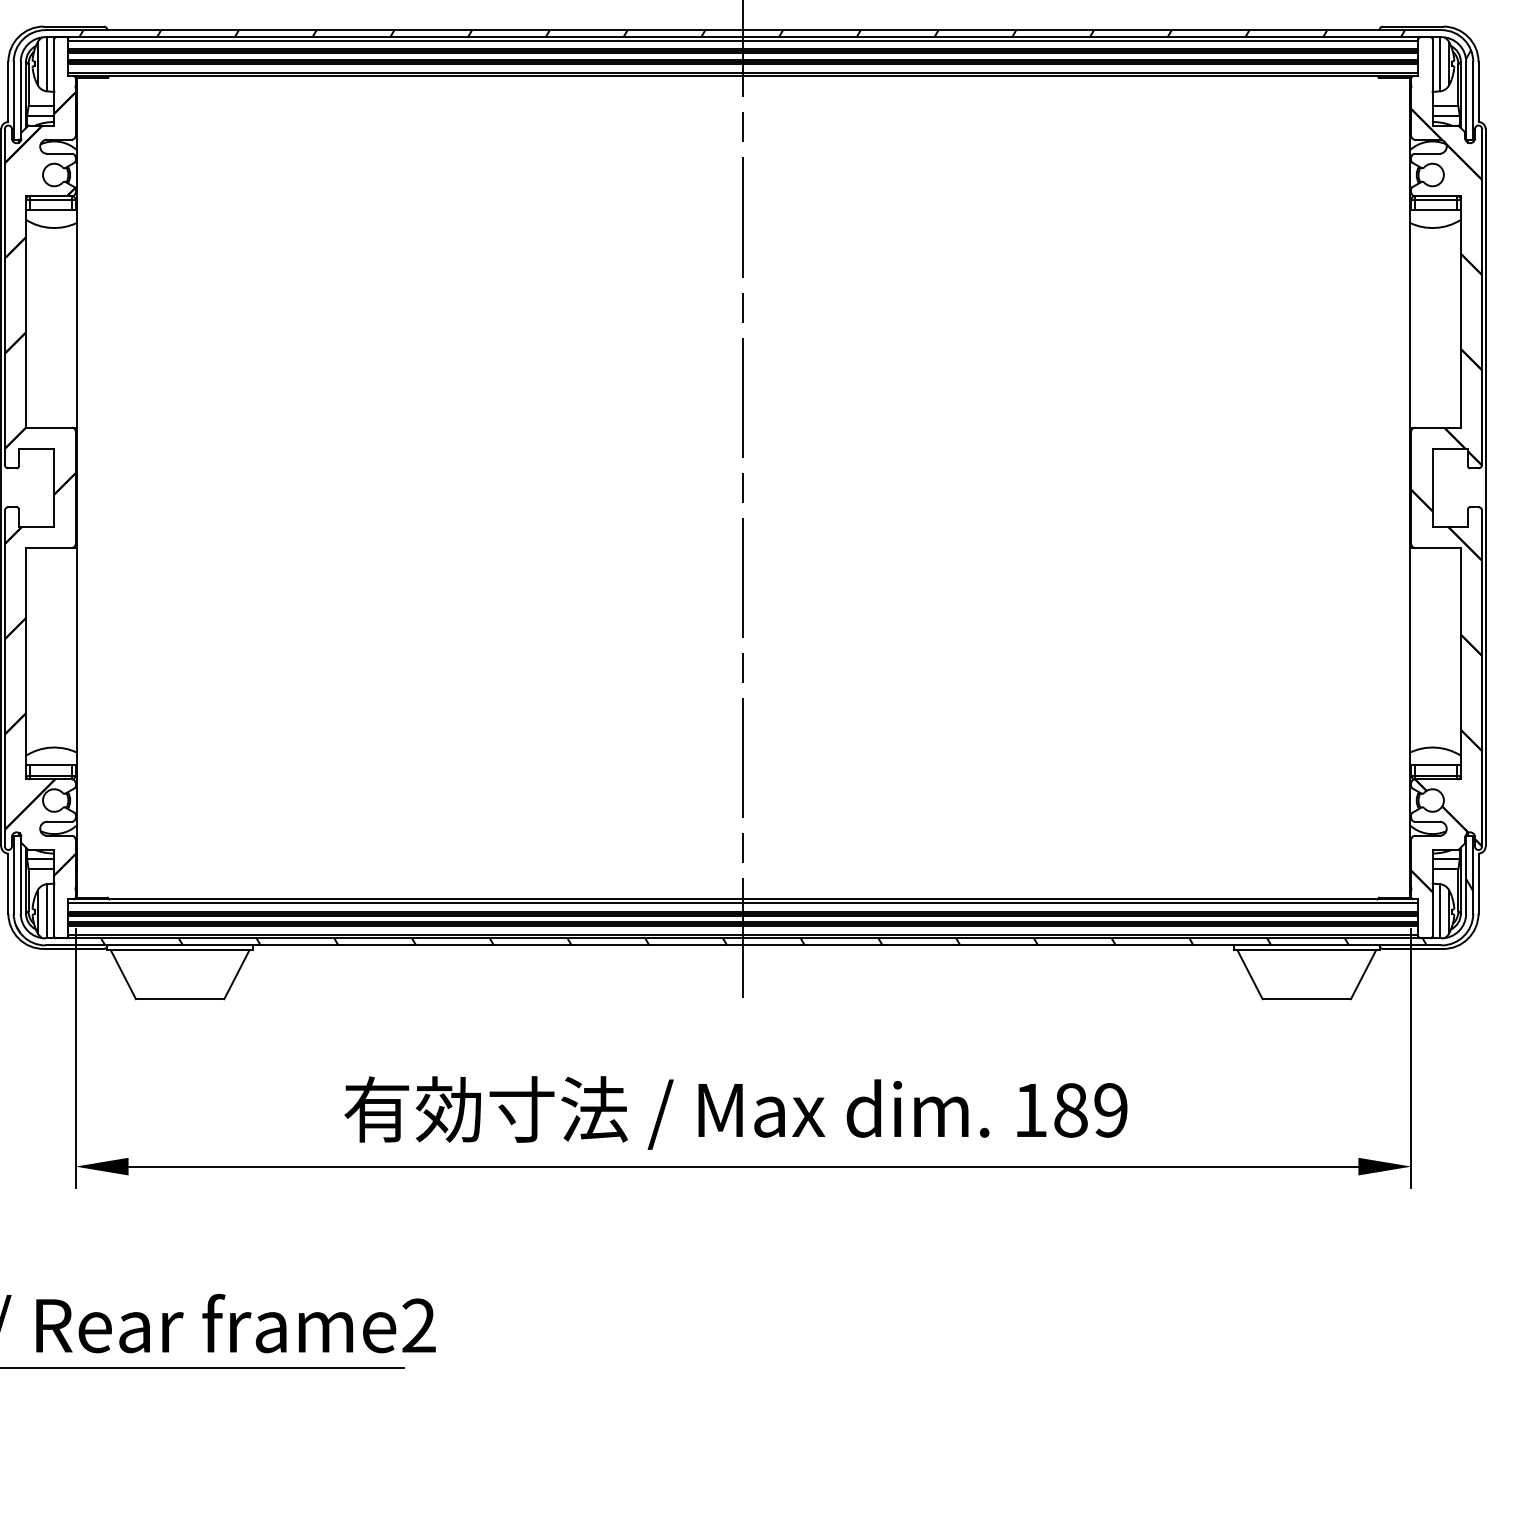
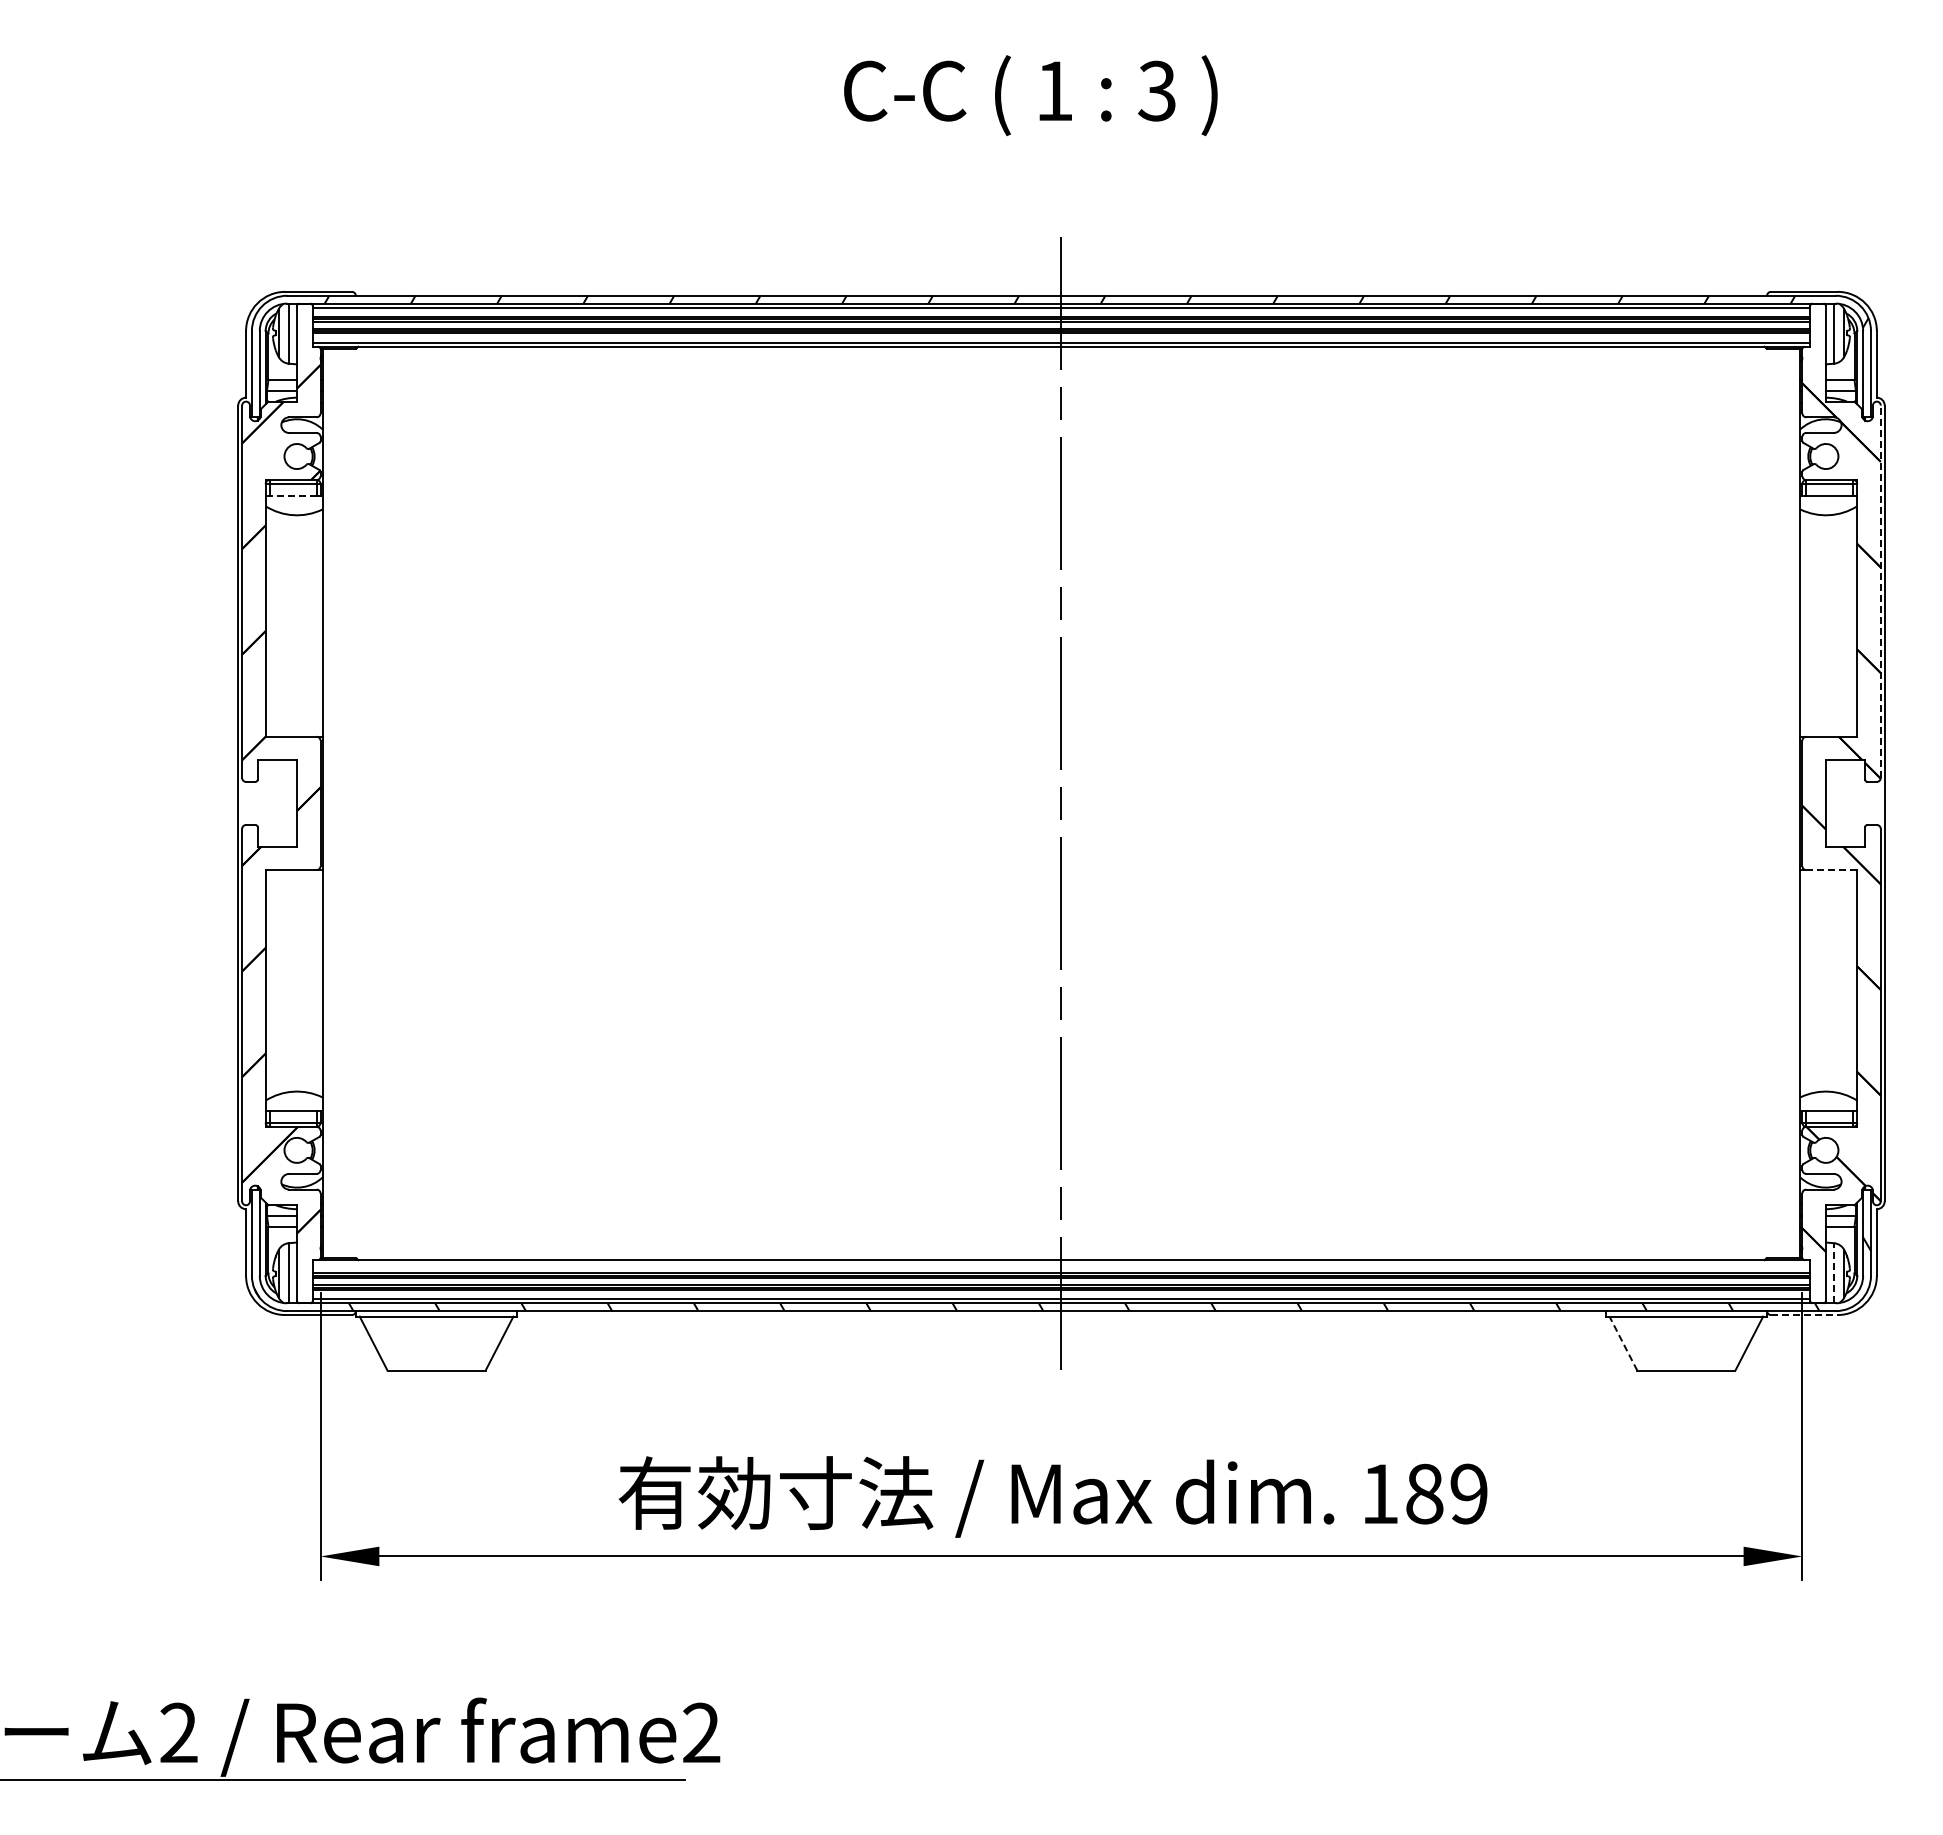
line: (51, 210) -> (293, 495), solid -> dashed
line: (1481, 296) -> (1880, 591), solid -> dashed
line: (1438, 548) -> (1832, 870), solid -> dashed
line: (743, 903) -> (1061, 1264), removed
line: (1440, 910) -> (1834, 1272), solid -> dashed
line: (1413, 949) -> (1804, 1315), solid -> dashed
line: (1250, 974) -> (1623, 1343), solid -> dashed

